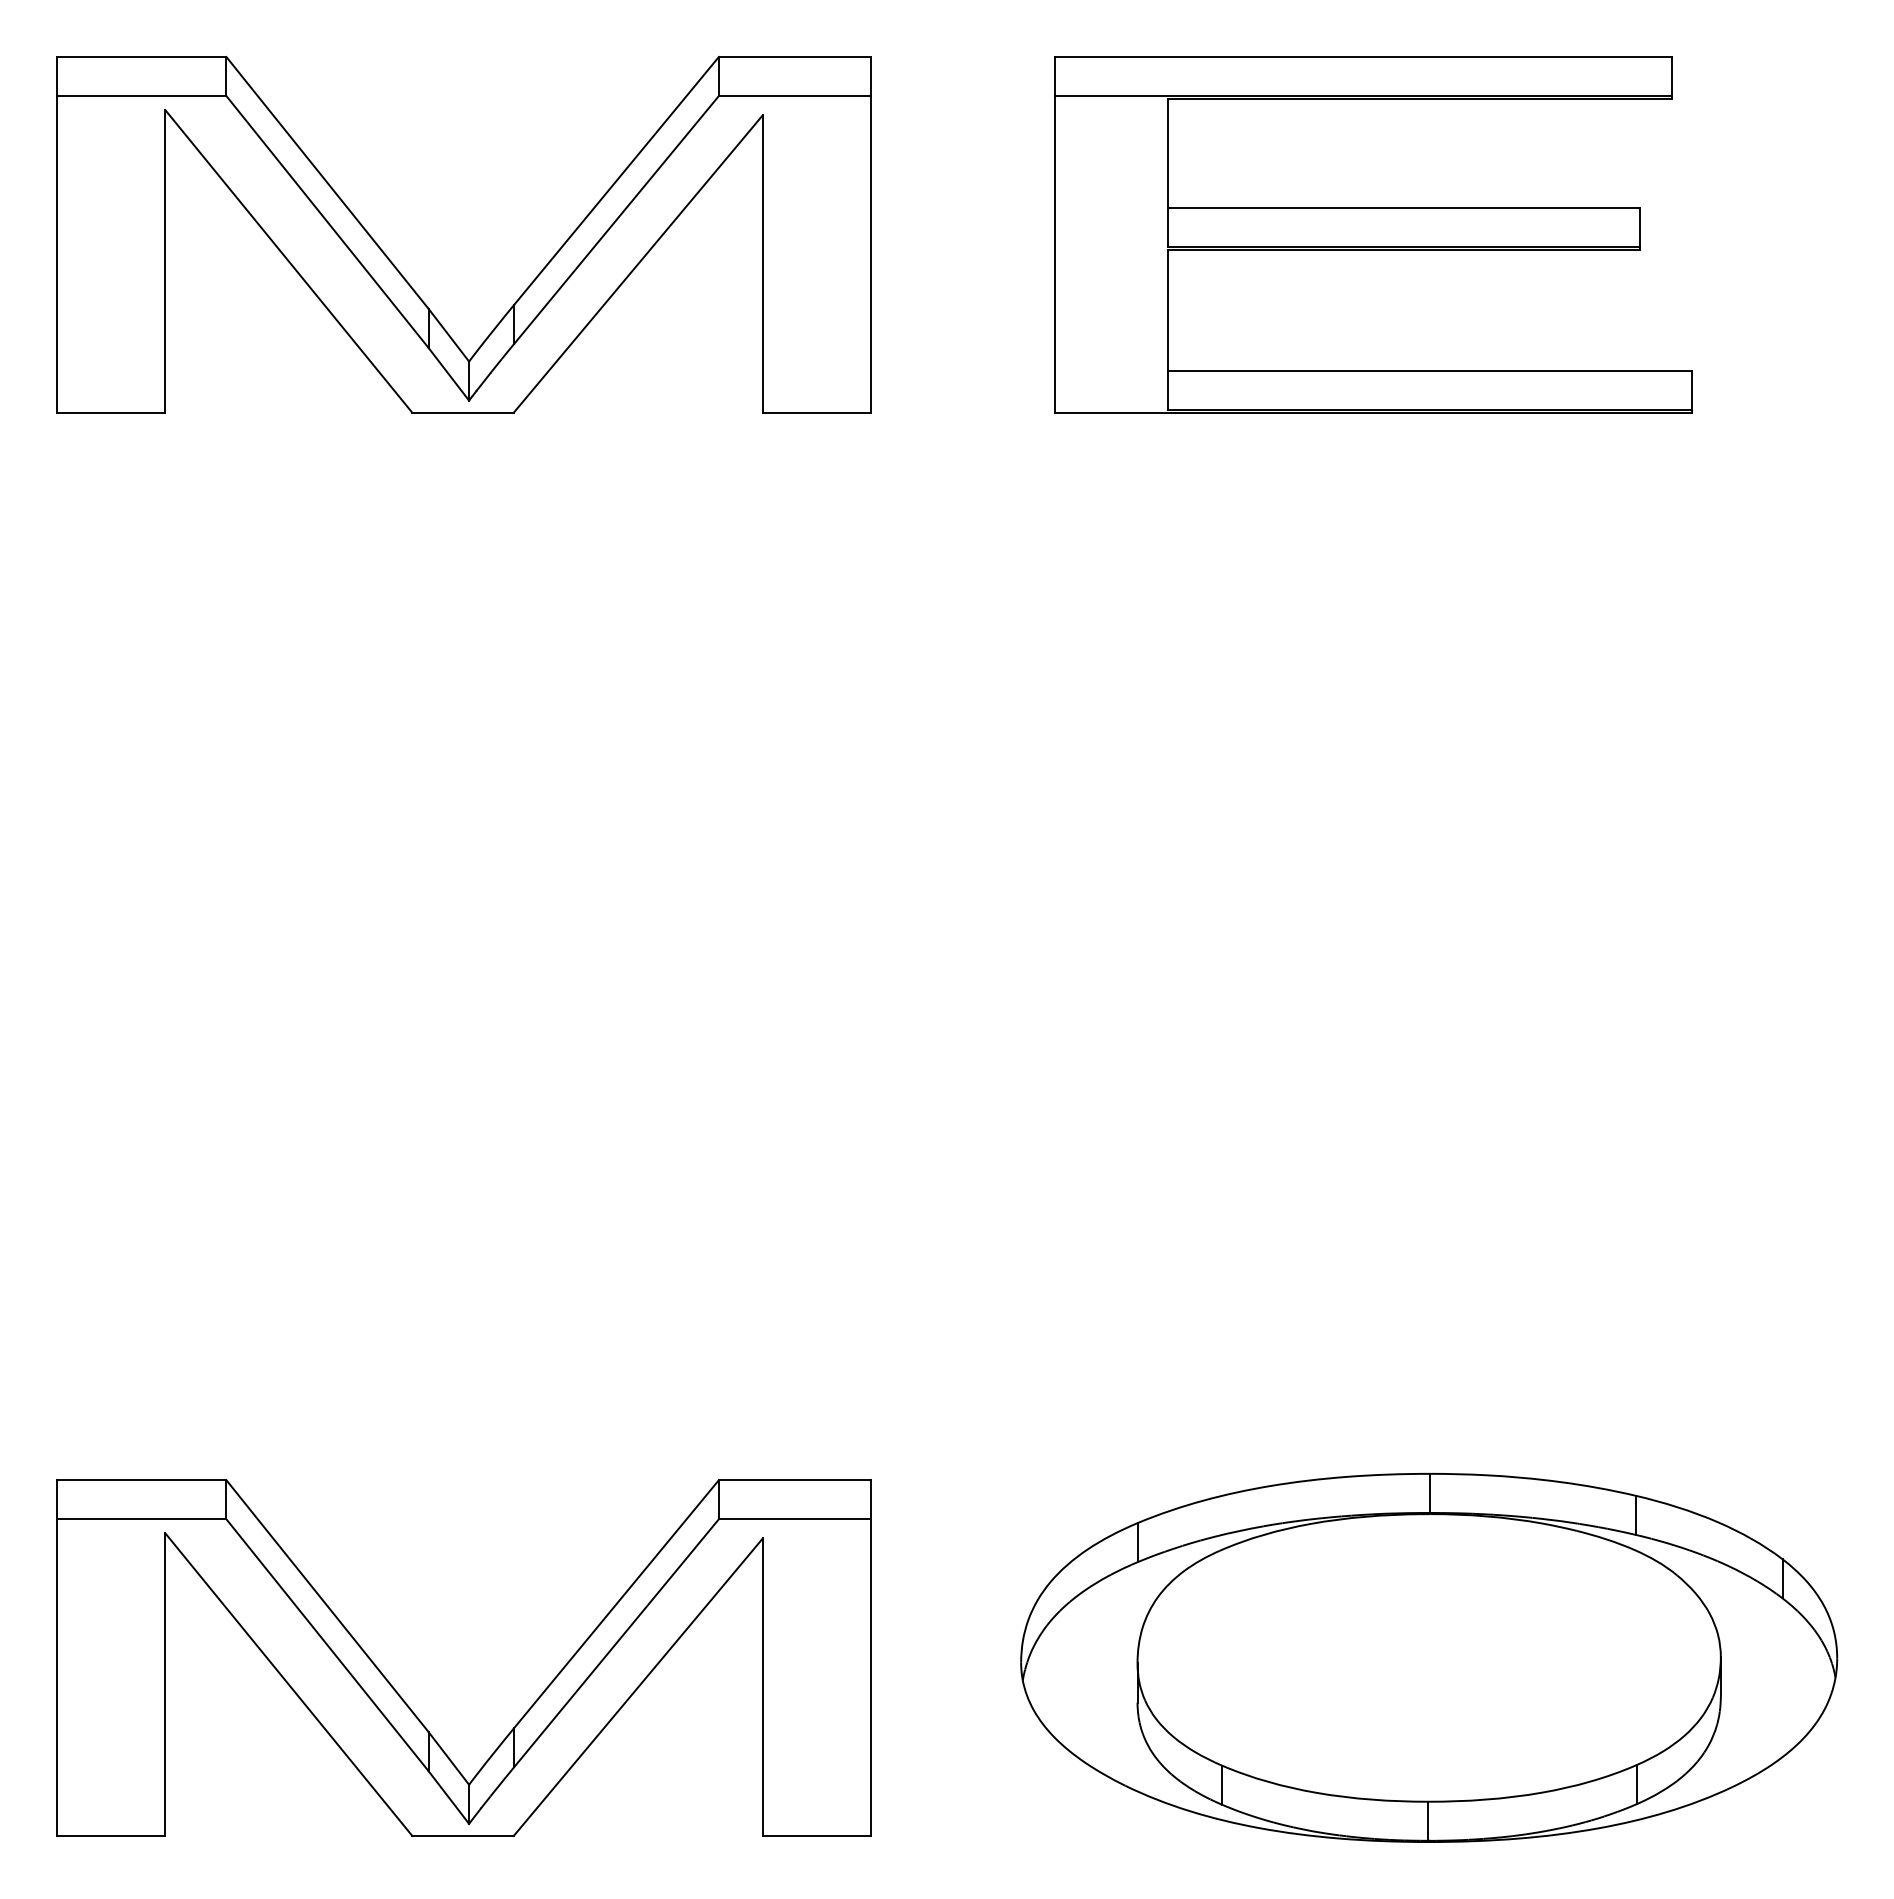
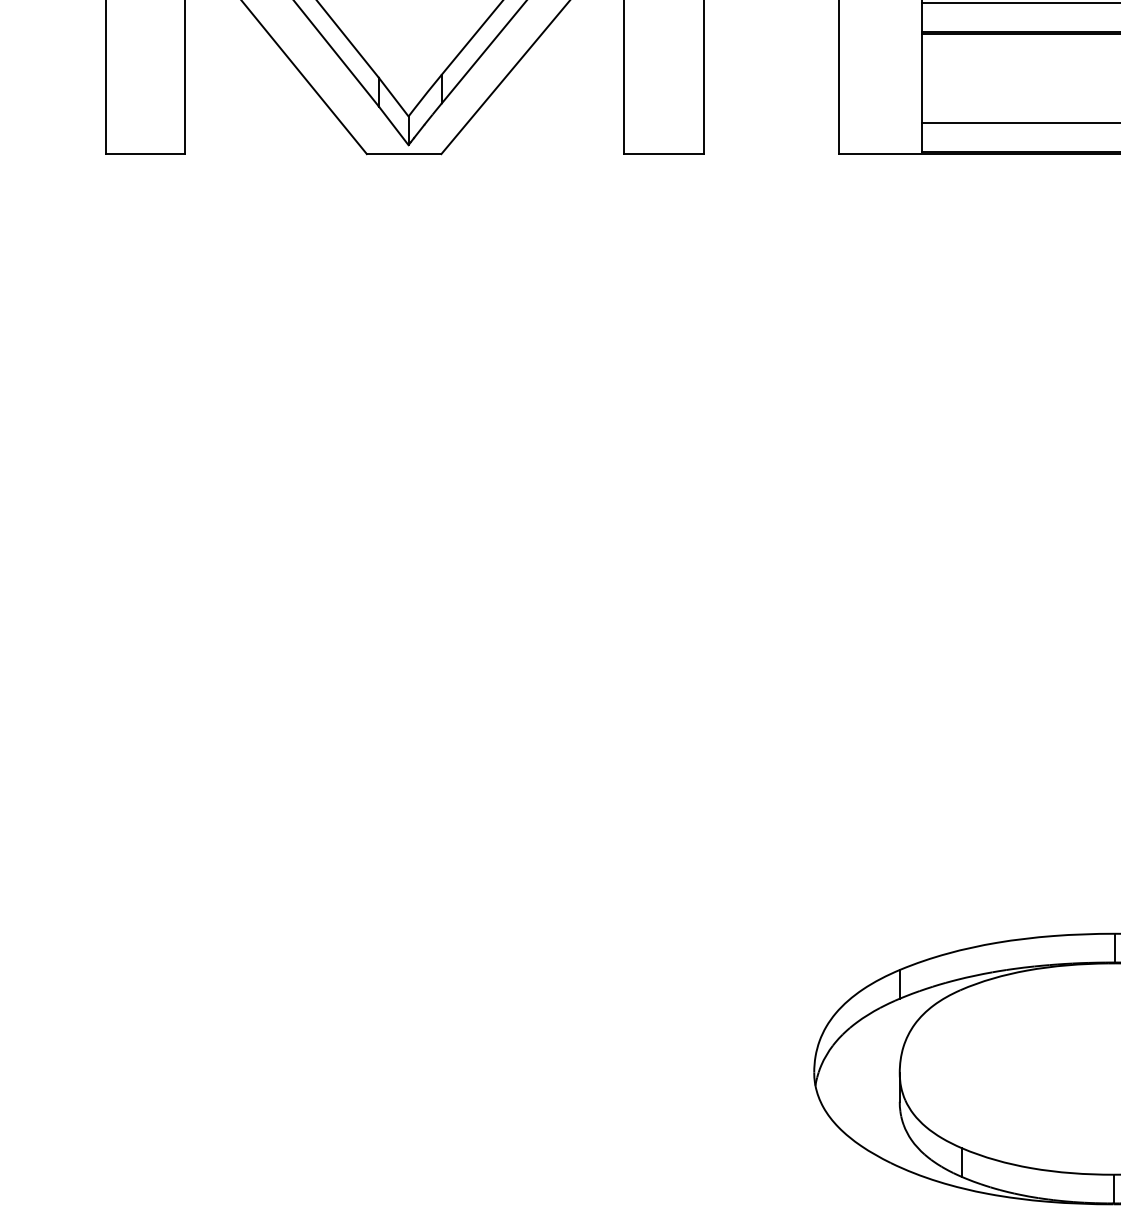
part: (406, 1702) -> (362, 1101), removed

